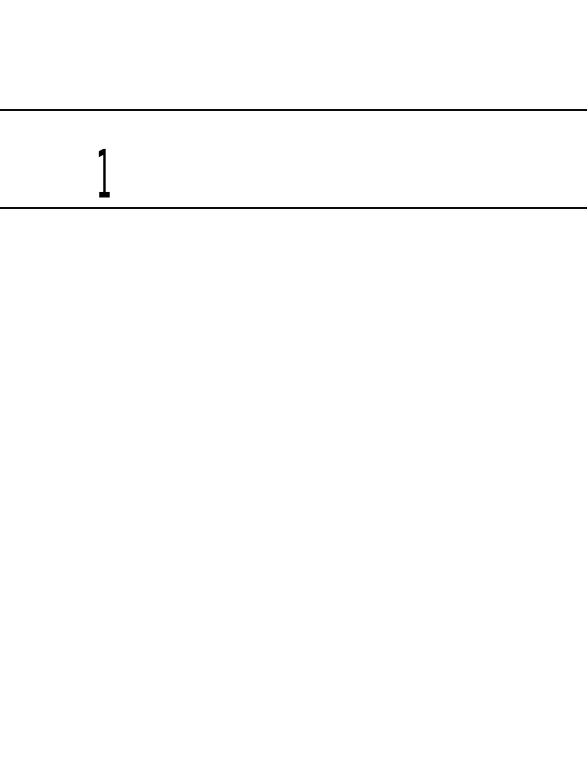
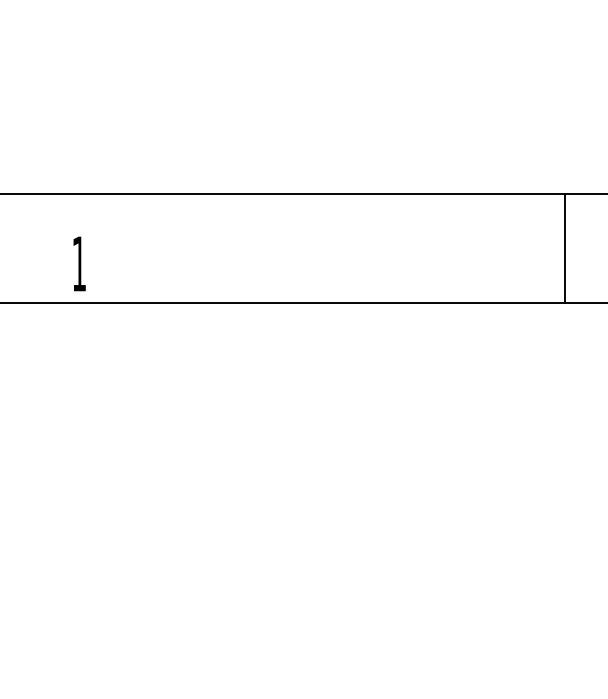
line: (510, 158) -> (564, 247), added
text: (103, 173) -> (78, 264), moved

